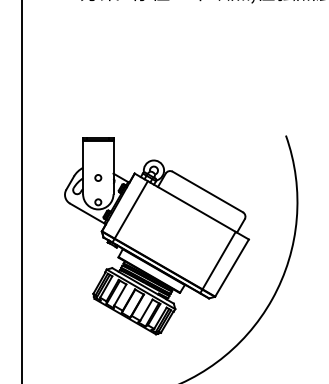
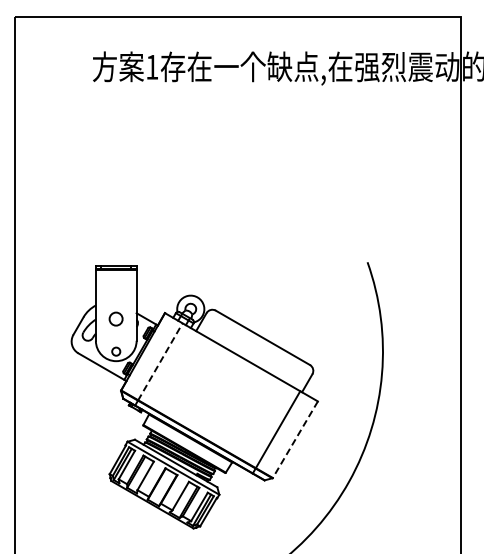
circle: (98, 177) -> (116, 318), size x1.6
line: (131, 209) -> (160, 361), solid -> dashed
line: (232, 268) -> (295, 440), solid -> dashed

